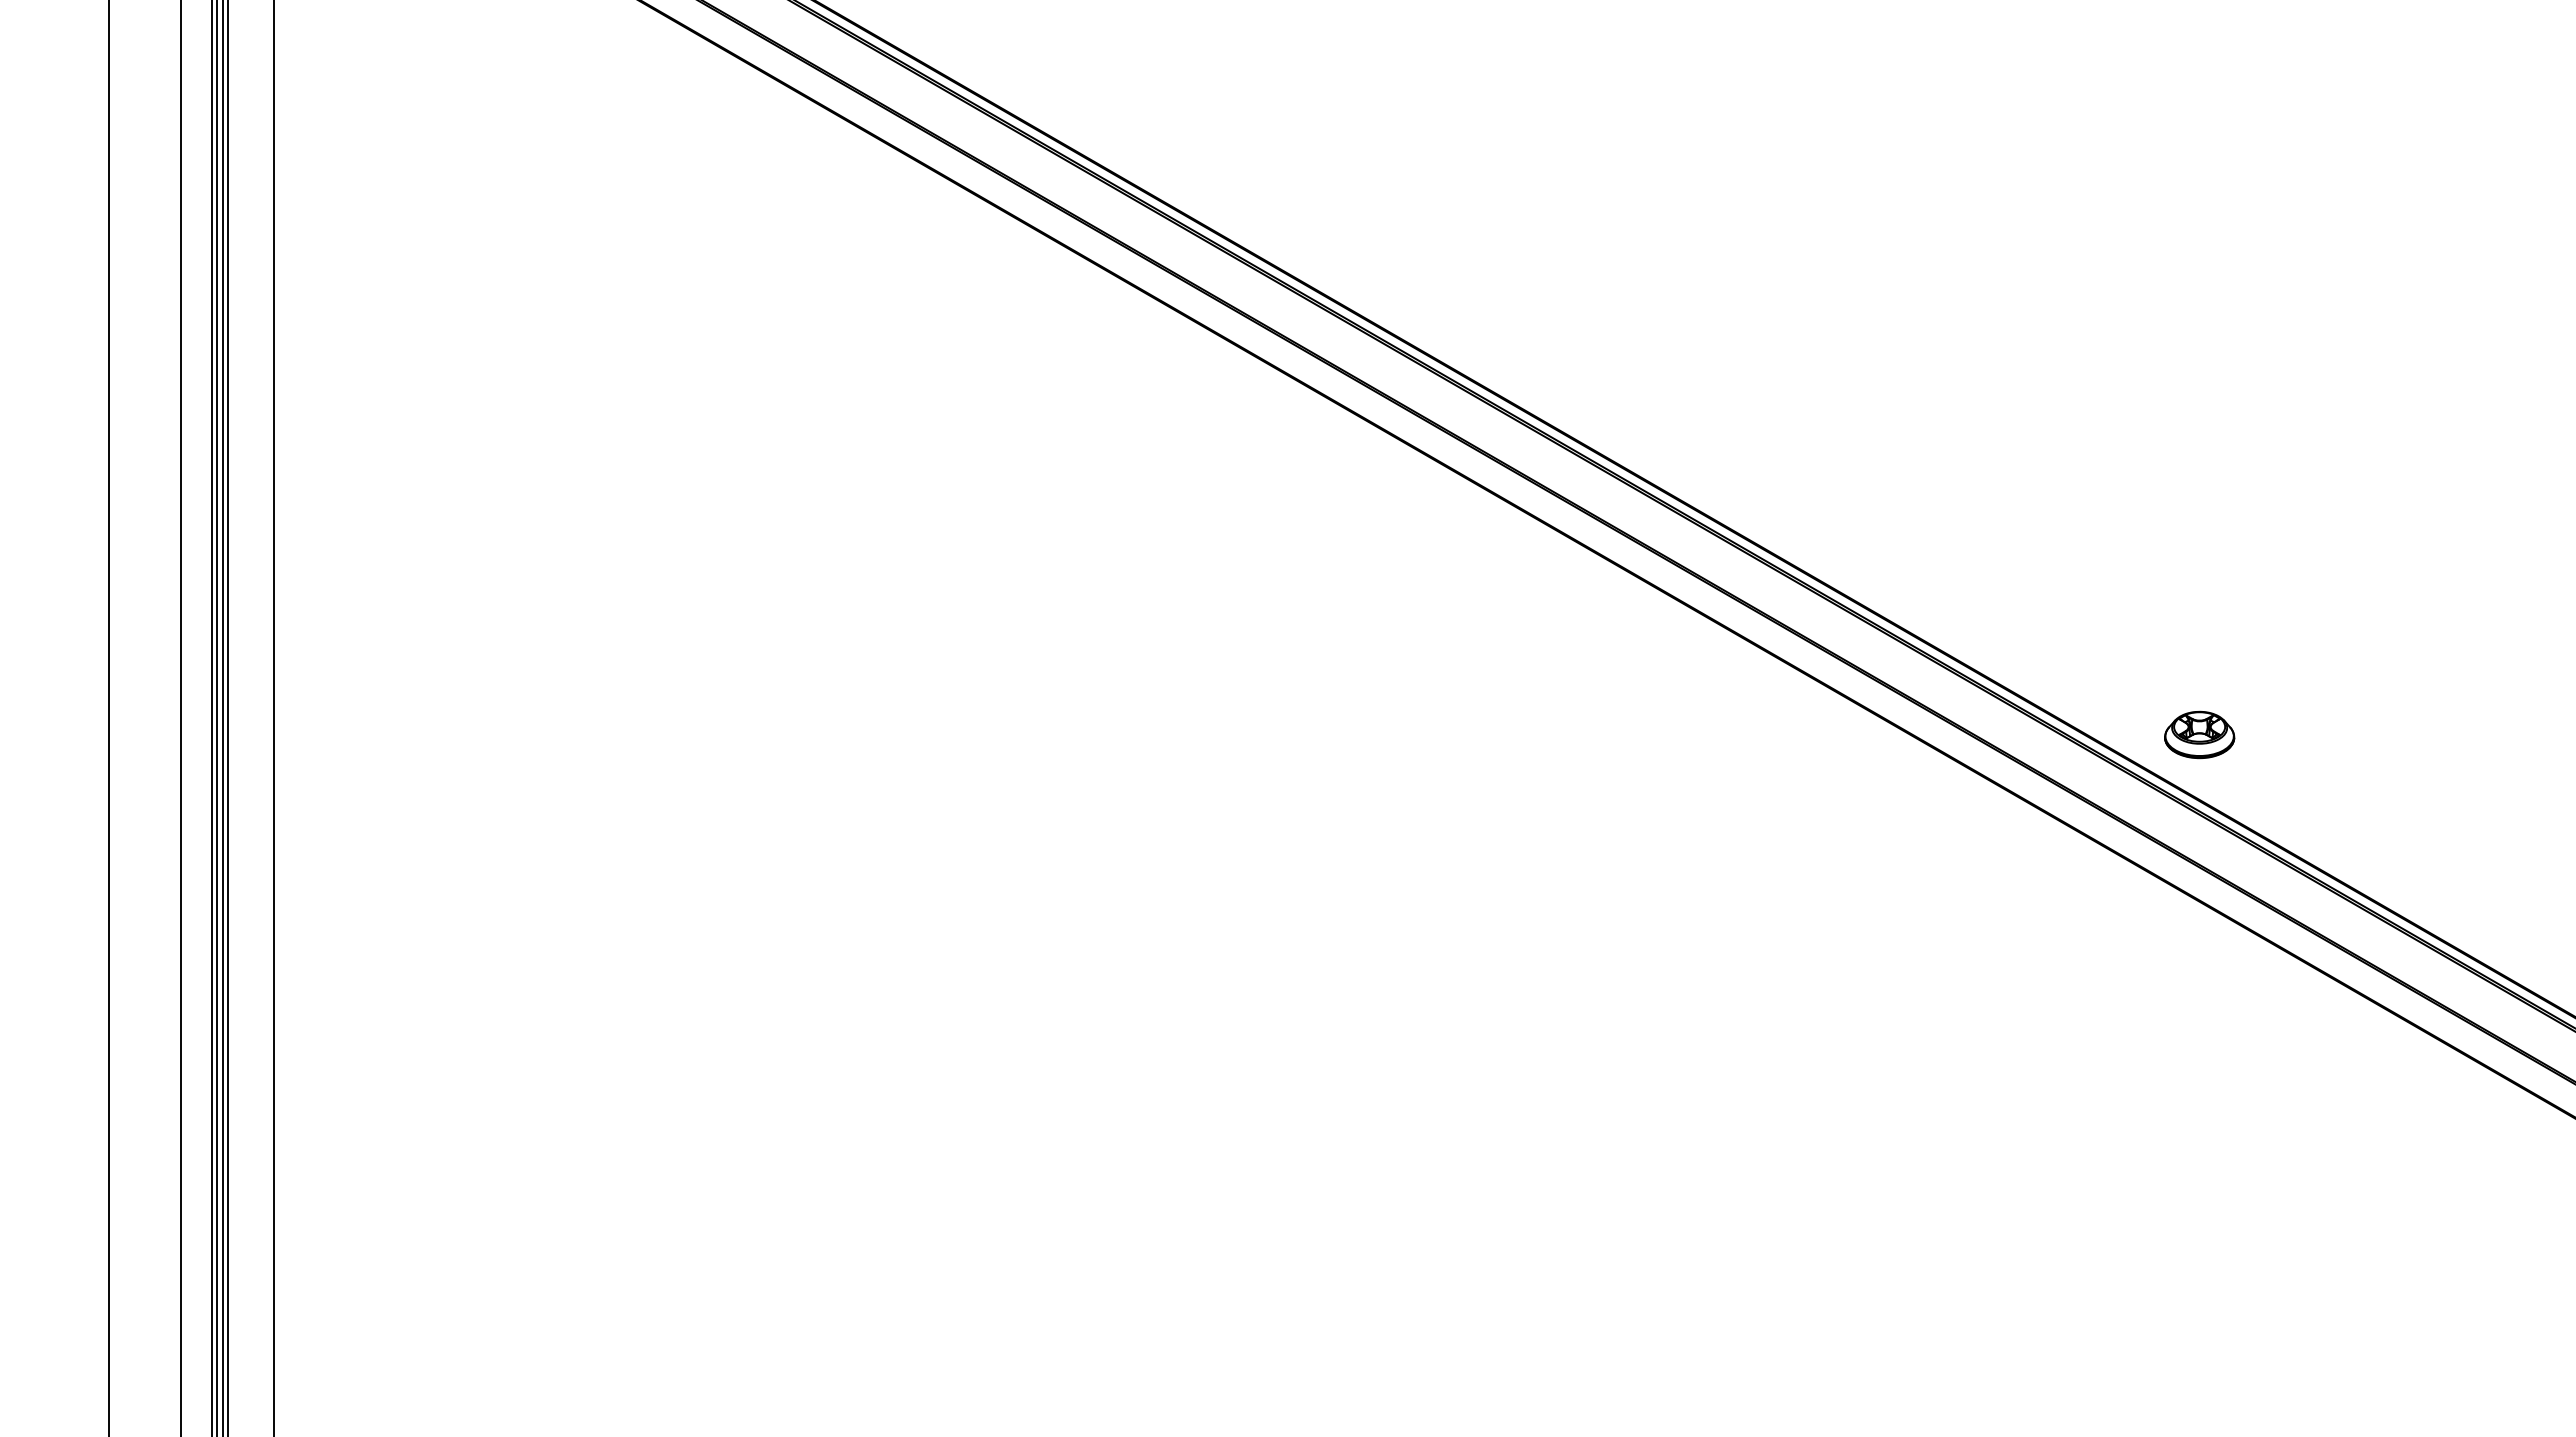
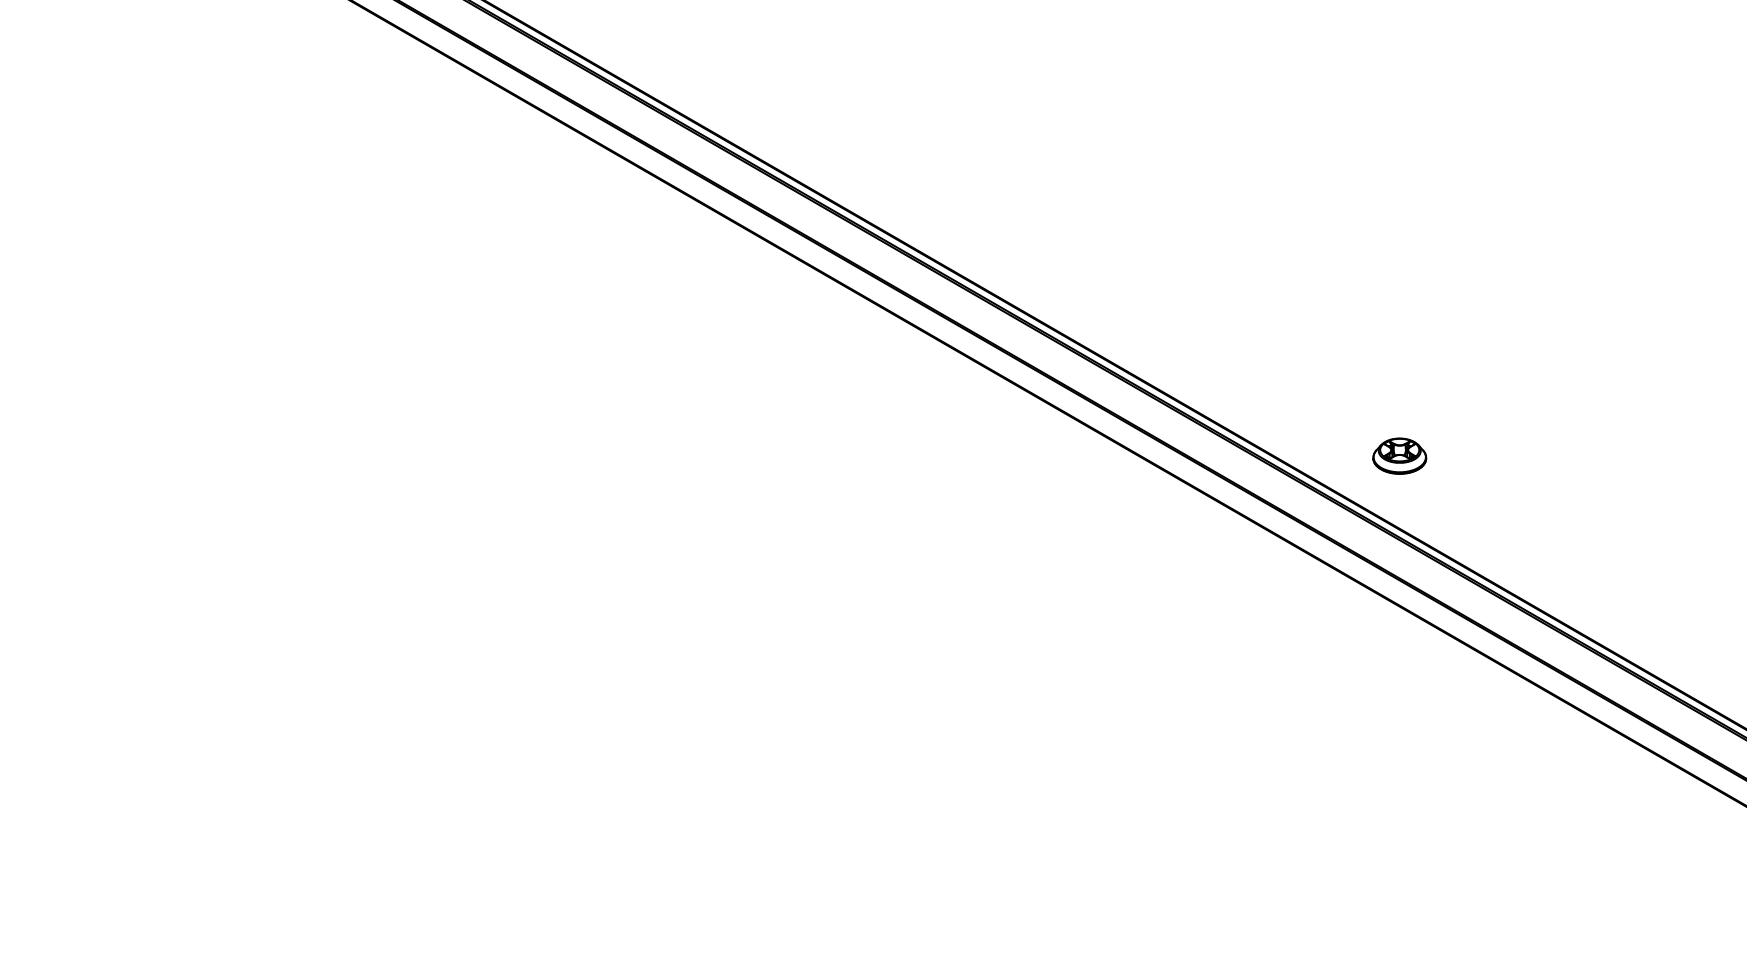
part: (2199, 734) -> (1399, 455), moved

